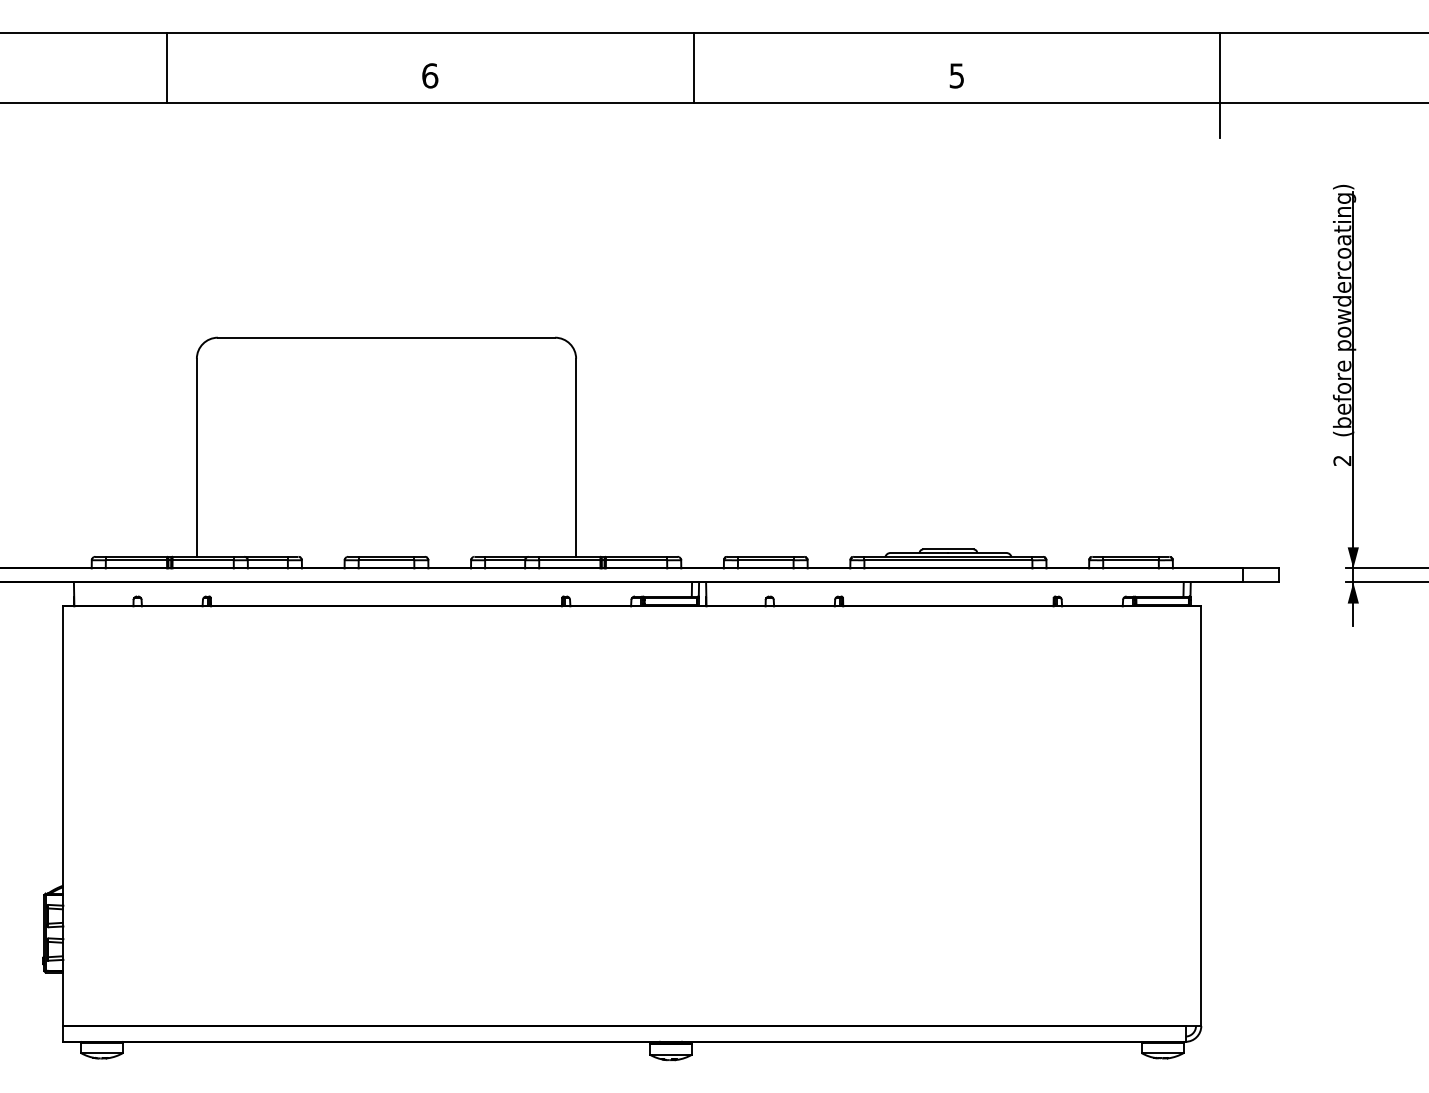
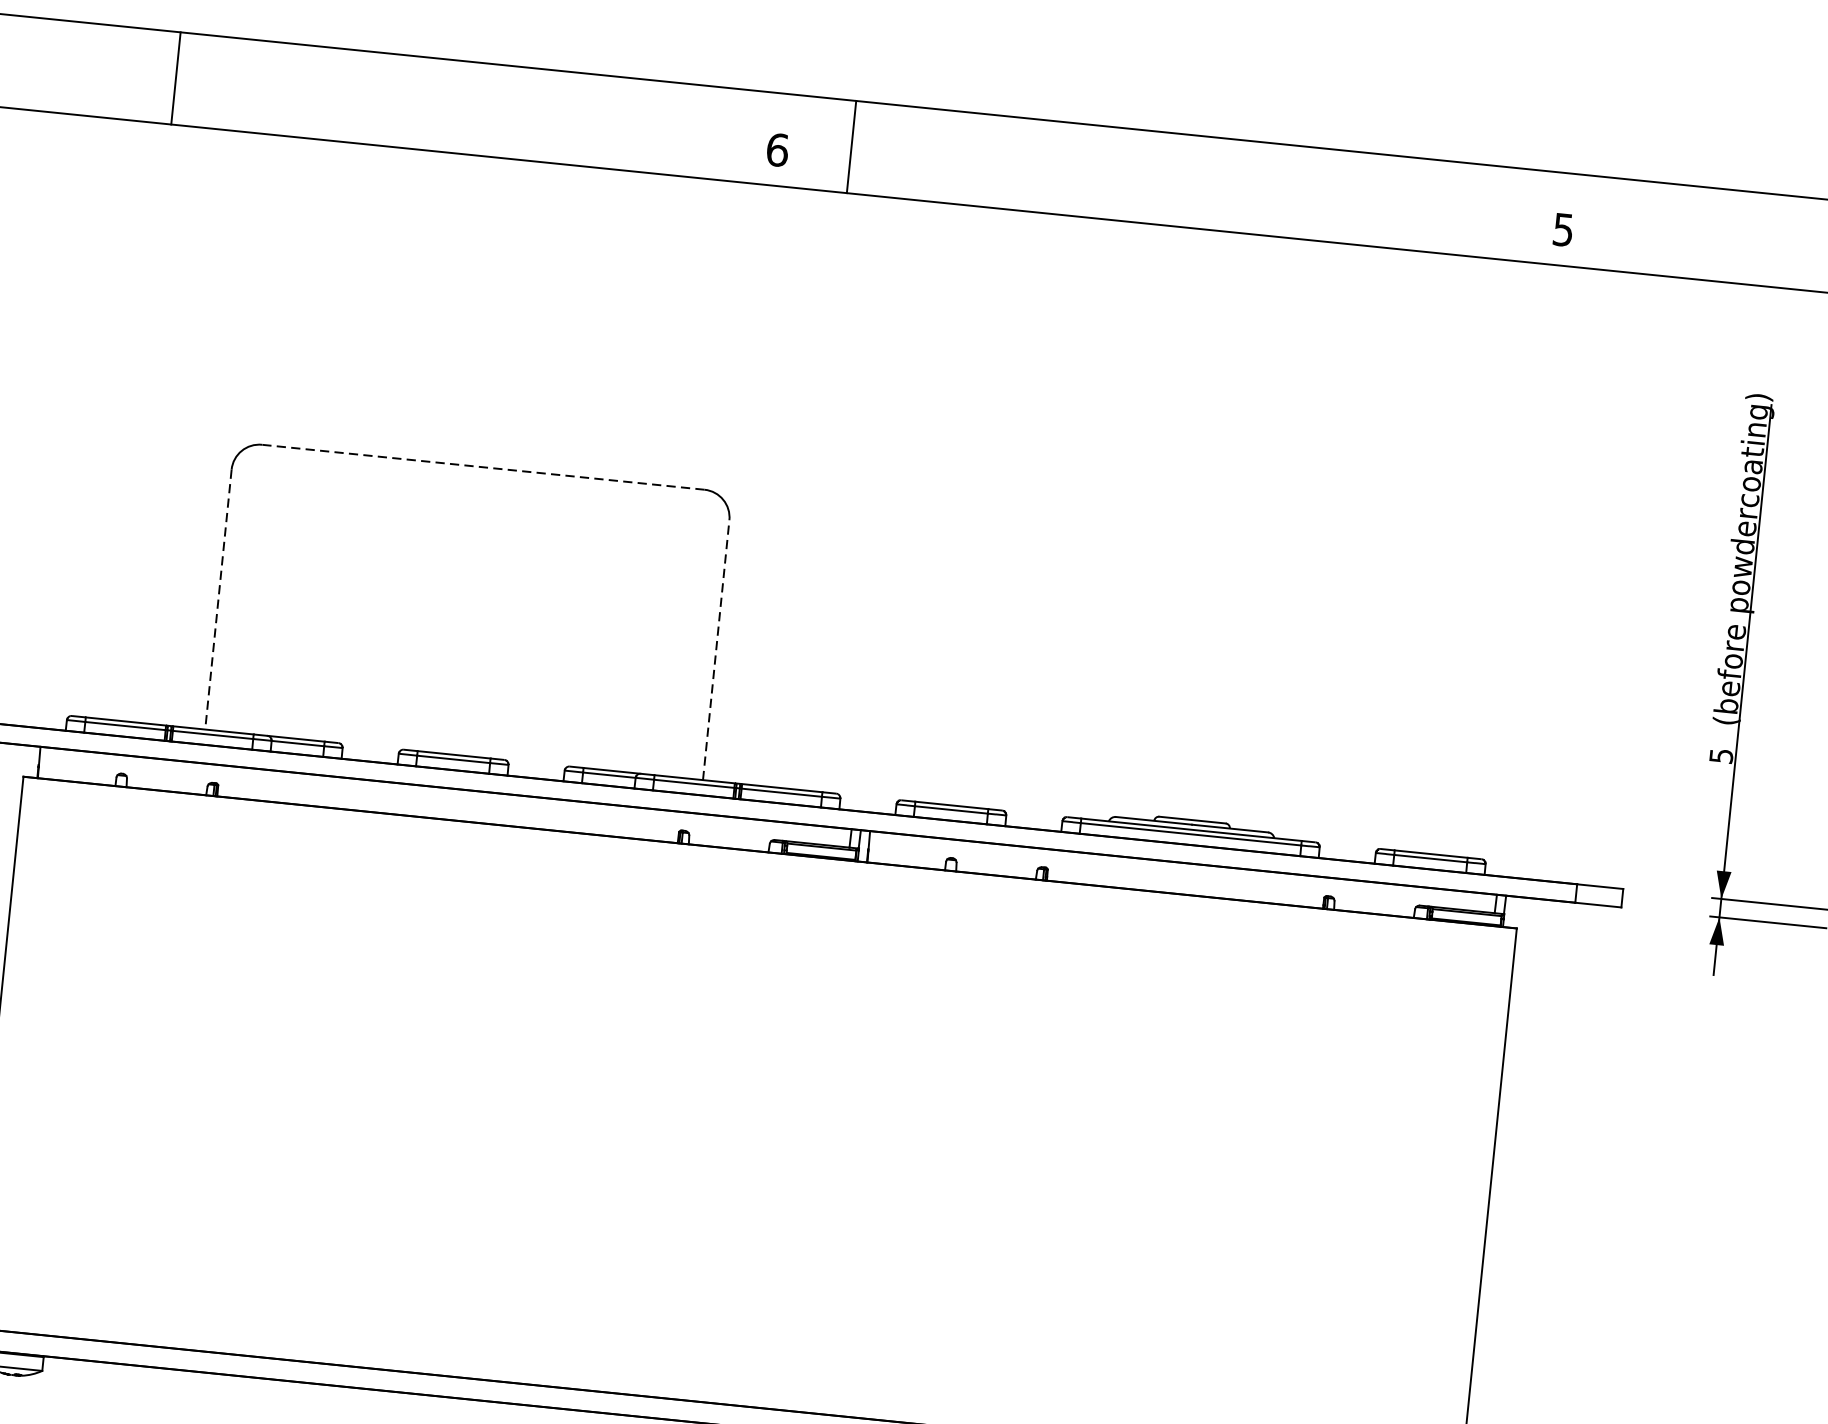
line: (166, 67) -> (175, 77), moved
line: (693, 67) -> (851, 146), moved
text: (430, 75) -> (778, 149), moved
text: (956, 75) -> (1562, 229), moved
line: (1220, 85) -> (1611, 247), removed
line: (386, 337) -> (483, 466), solid -> dashed
line: (576, 457) -> (716, 649), solid -> dashed
line: (196, 458) -> (217, 600), solid -> dashed
text: (1342, 460) -> (1721, 755), 2 -> 5

